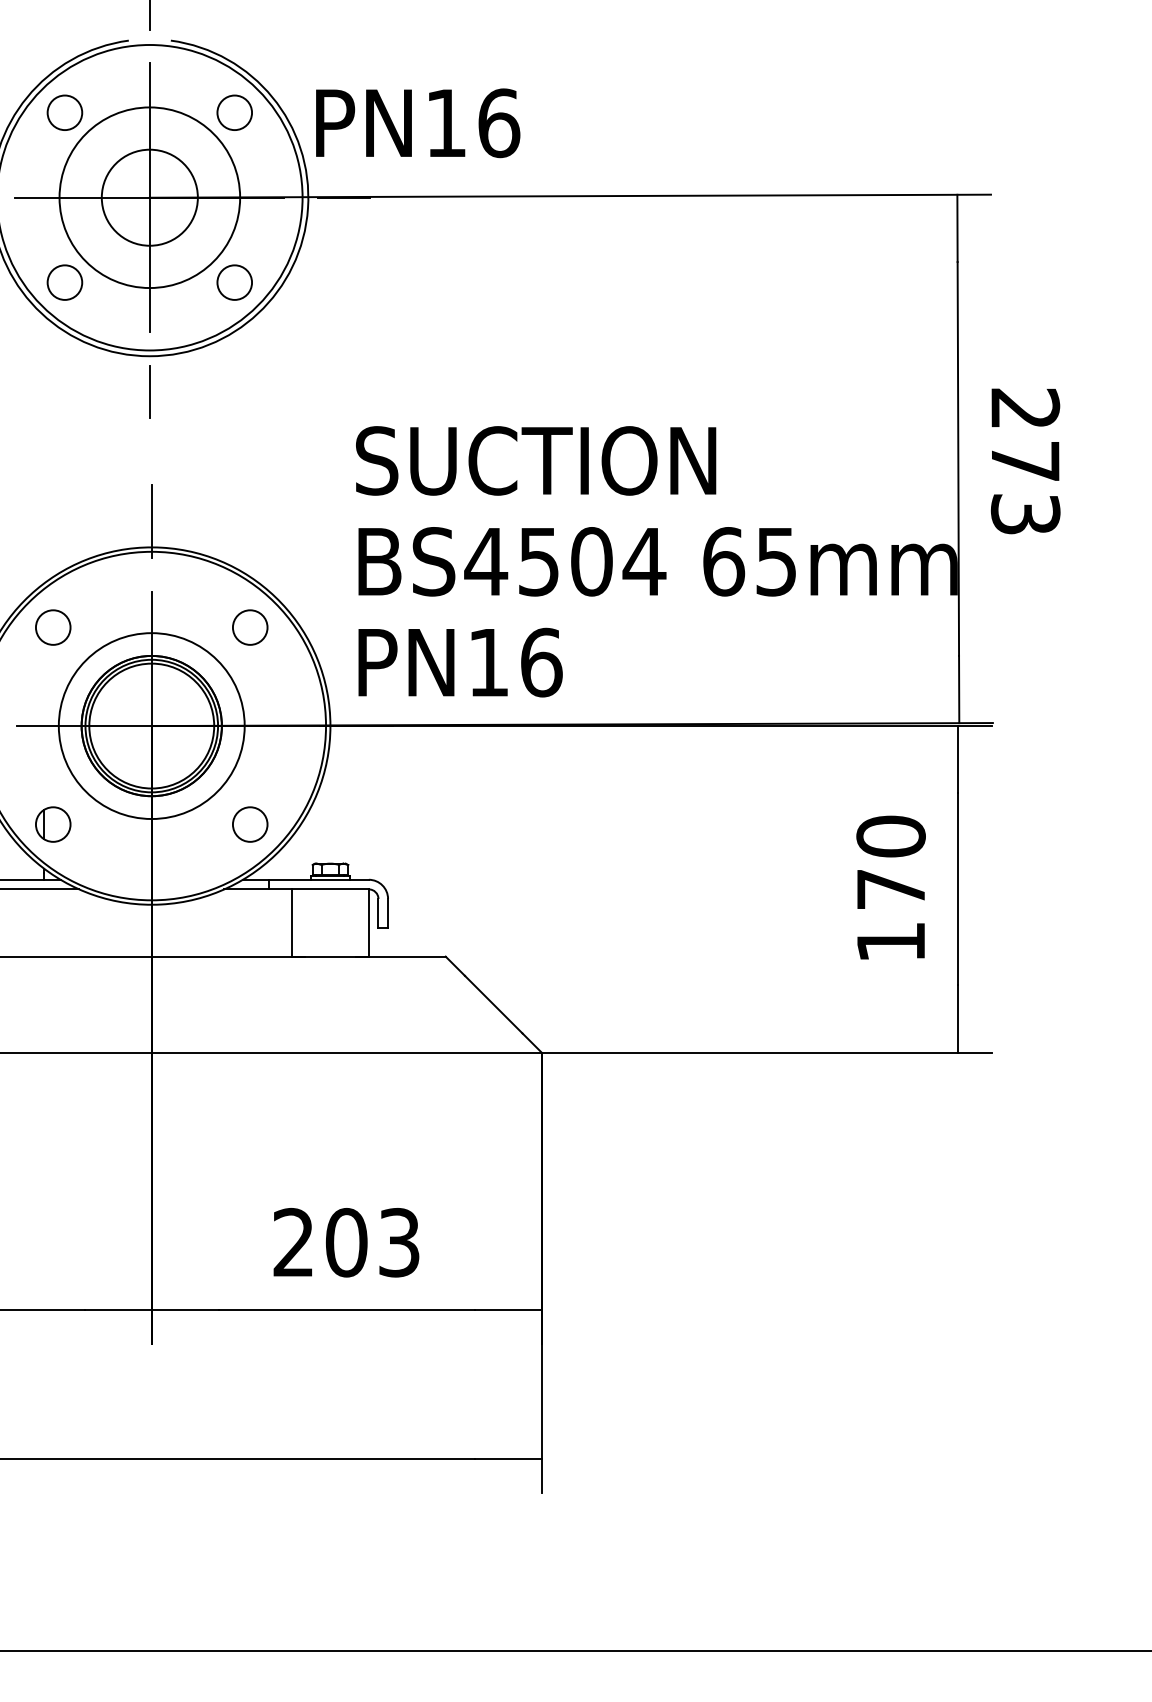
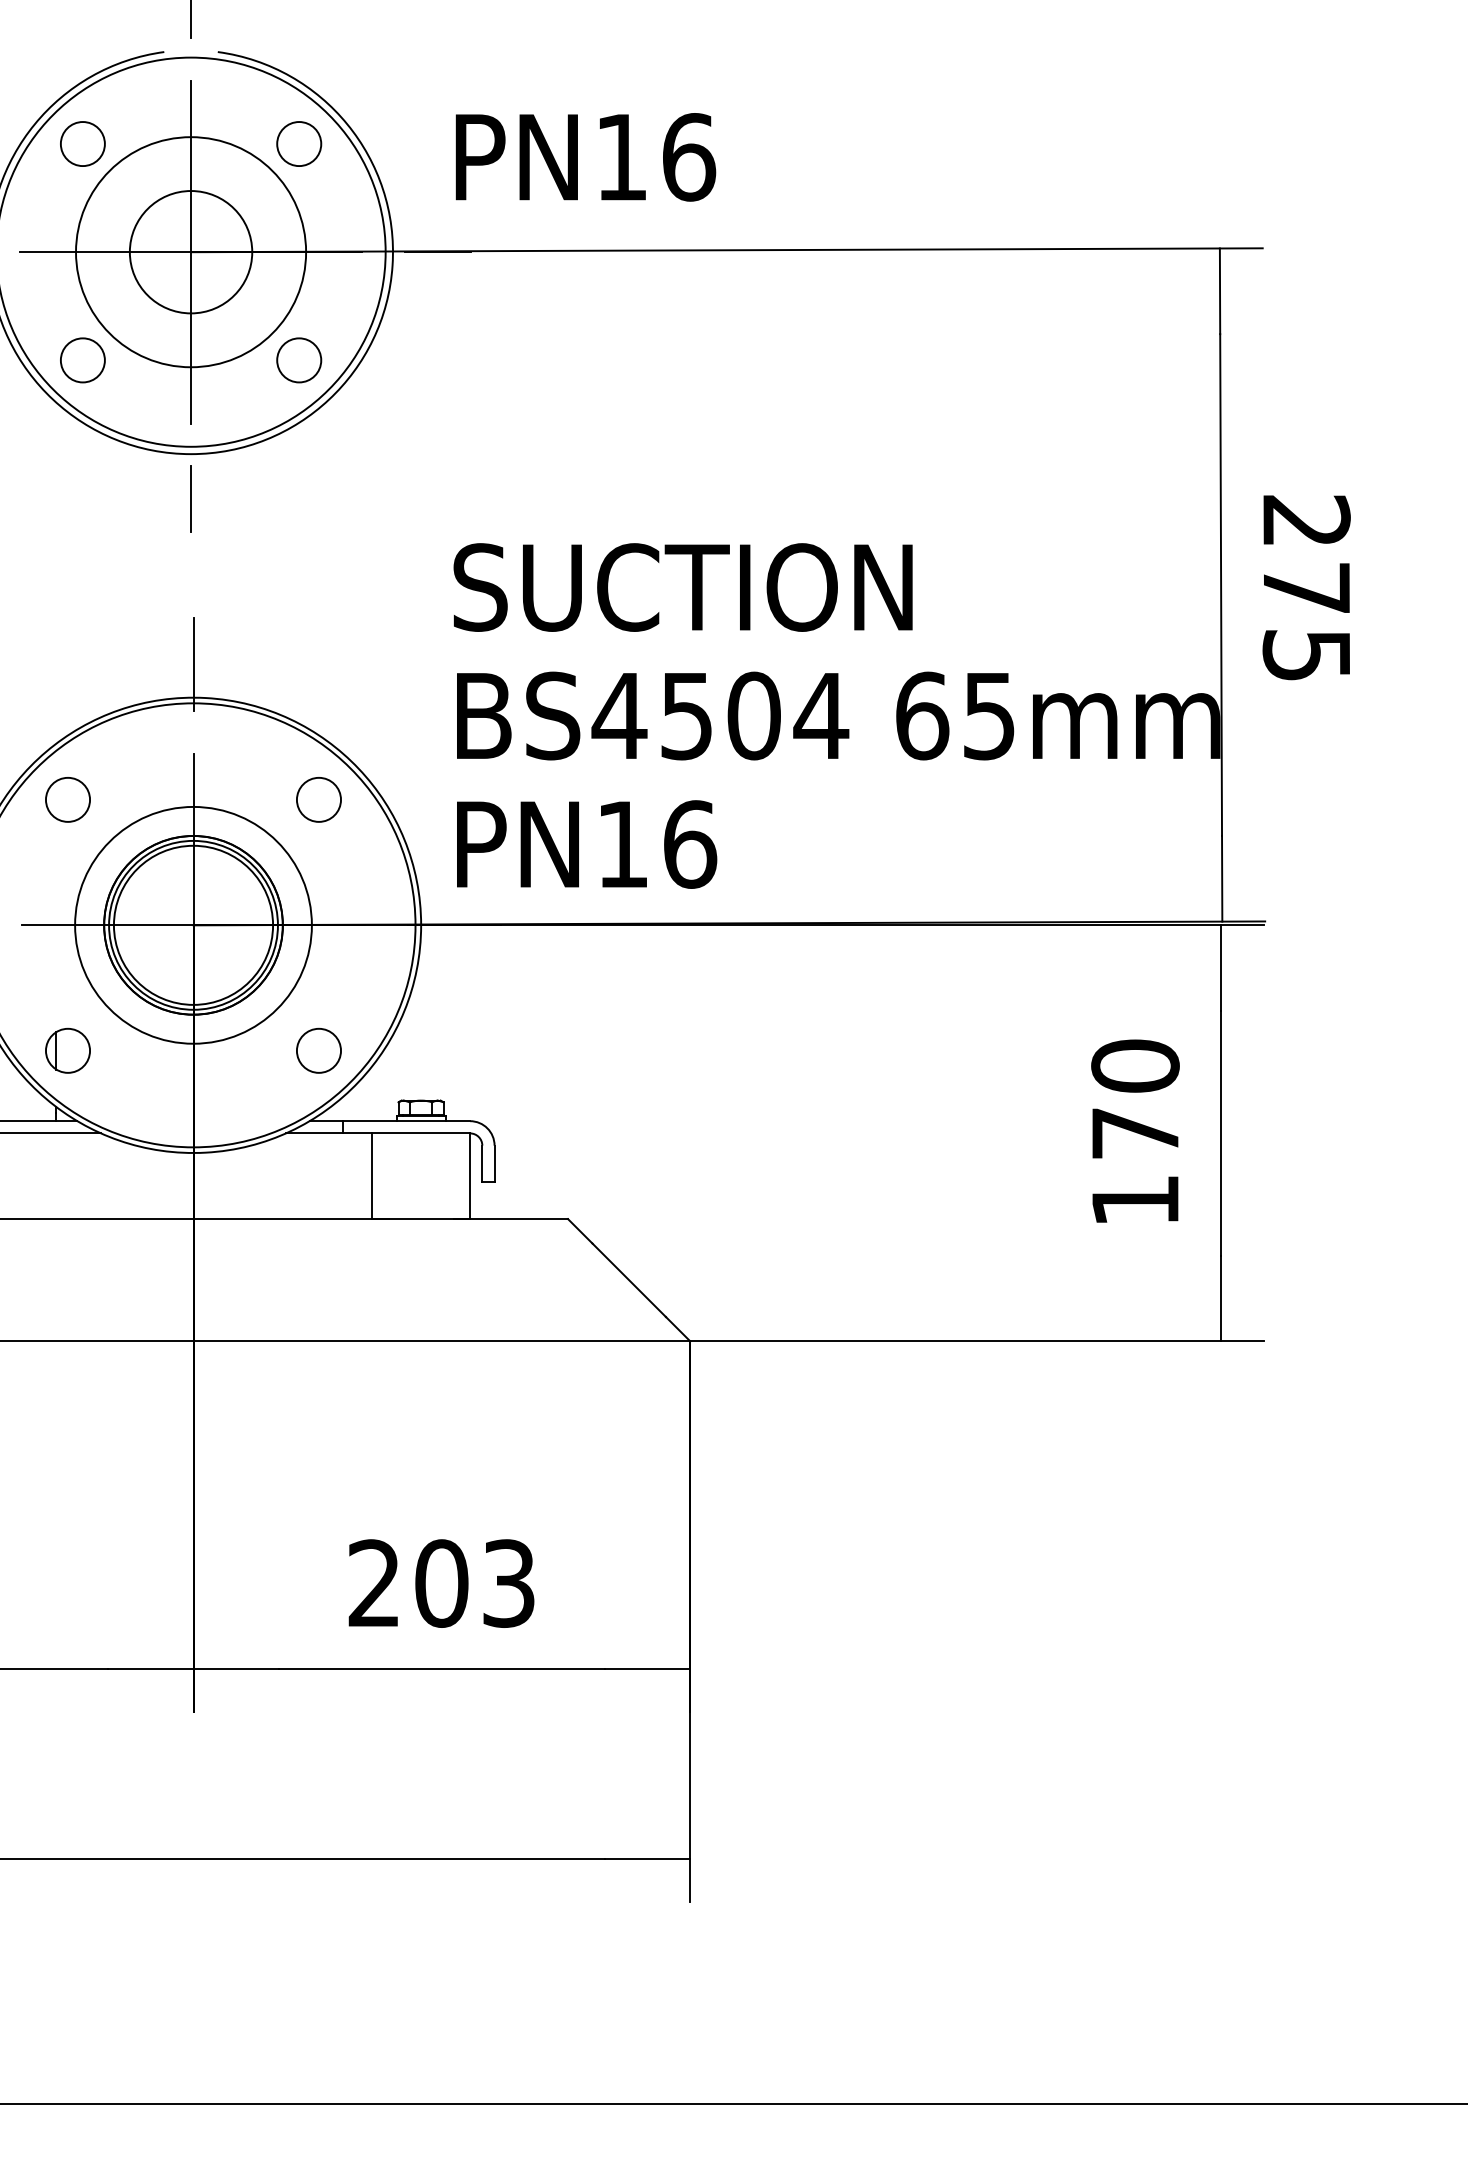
text: (417, 123) -> (585, 157), moved
text: (1025, 514) -> (1306, 655), 273 -> 275

